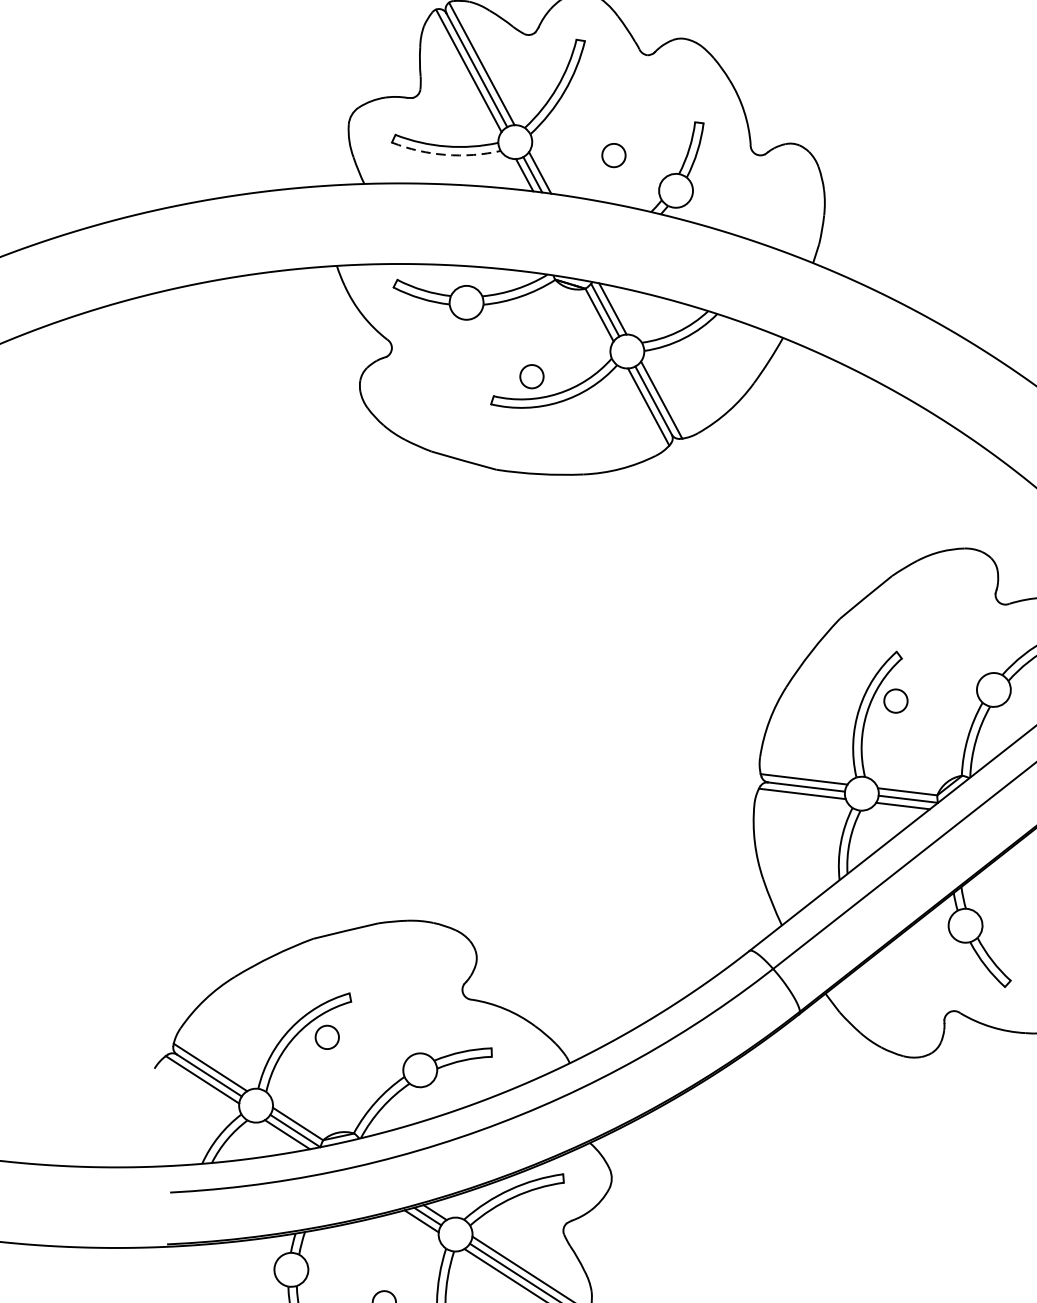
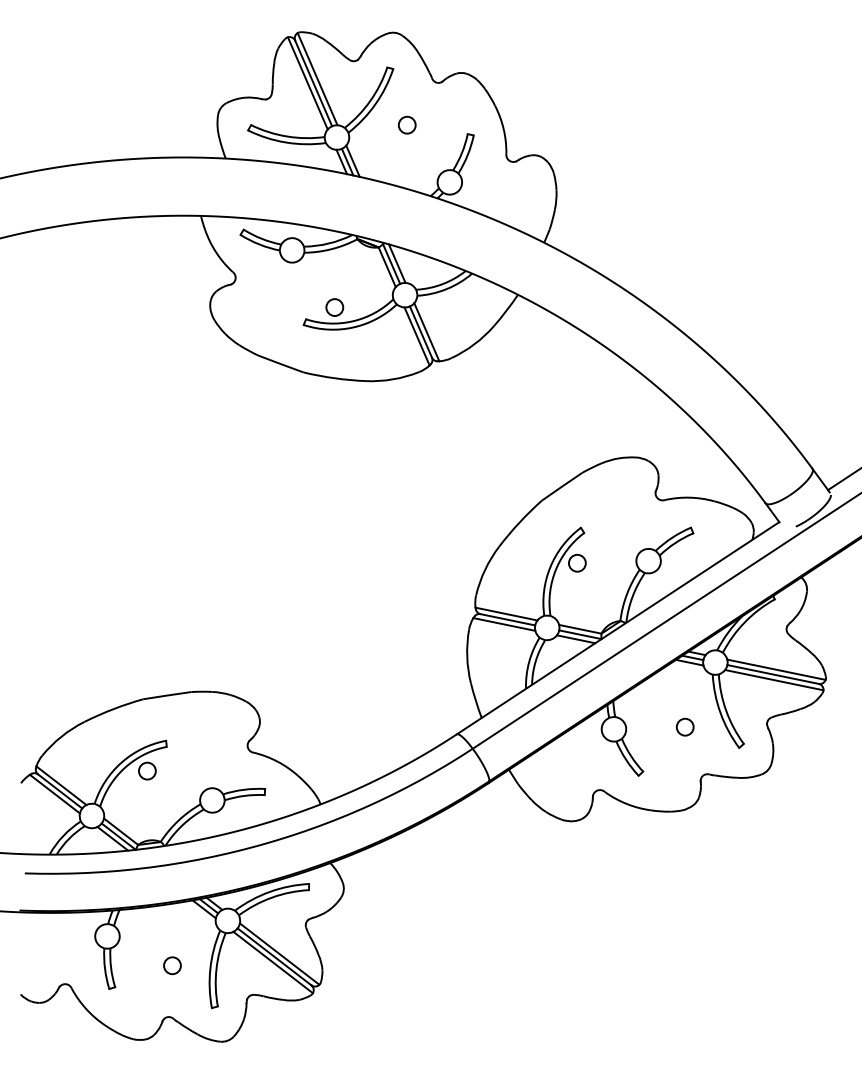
arc: (446, 154) -> (286, 142), dashed -> solid
circle: (614, 154) -> (407, 124), moved

